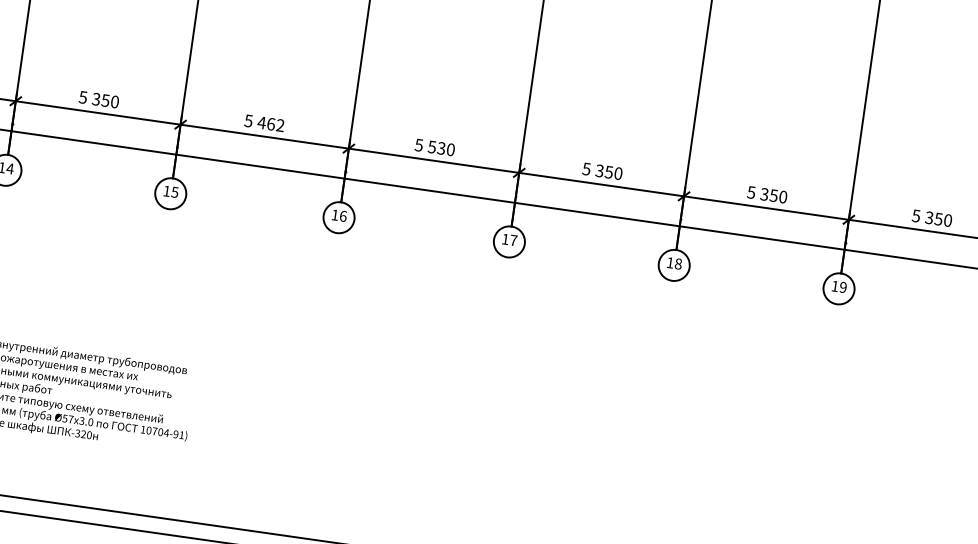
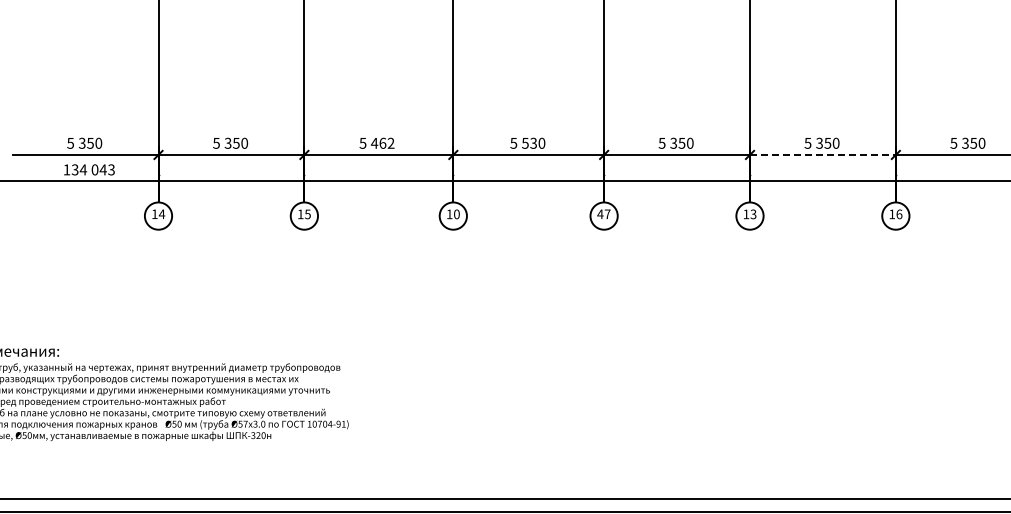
line: (766, 207) -> (822, 154), solid -> dashed
text: (343, 215) -> (456, 213), 16 -> 10
text: (505, 238) -> (600, 213), 17 -> 47
text: (678, 264) -> (753, 214), 18 -> 13
text: (843, 287) -> (899, 214), 19 -> 16

